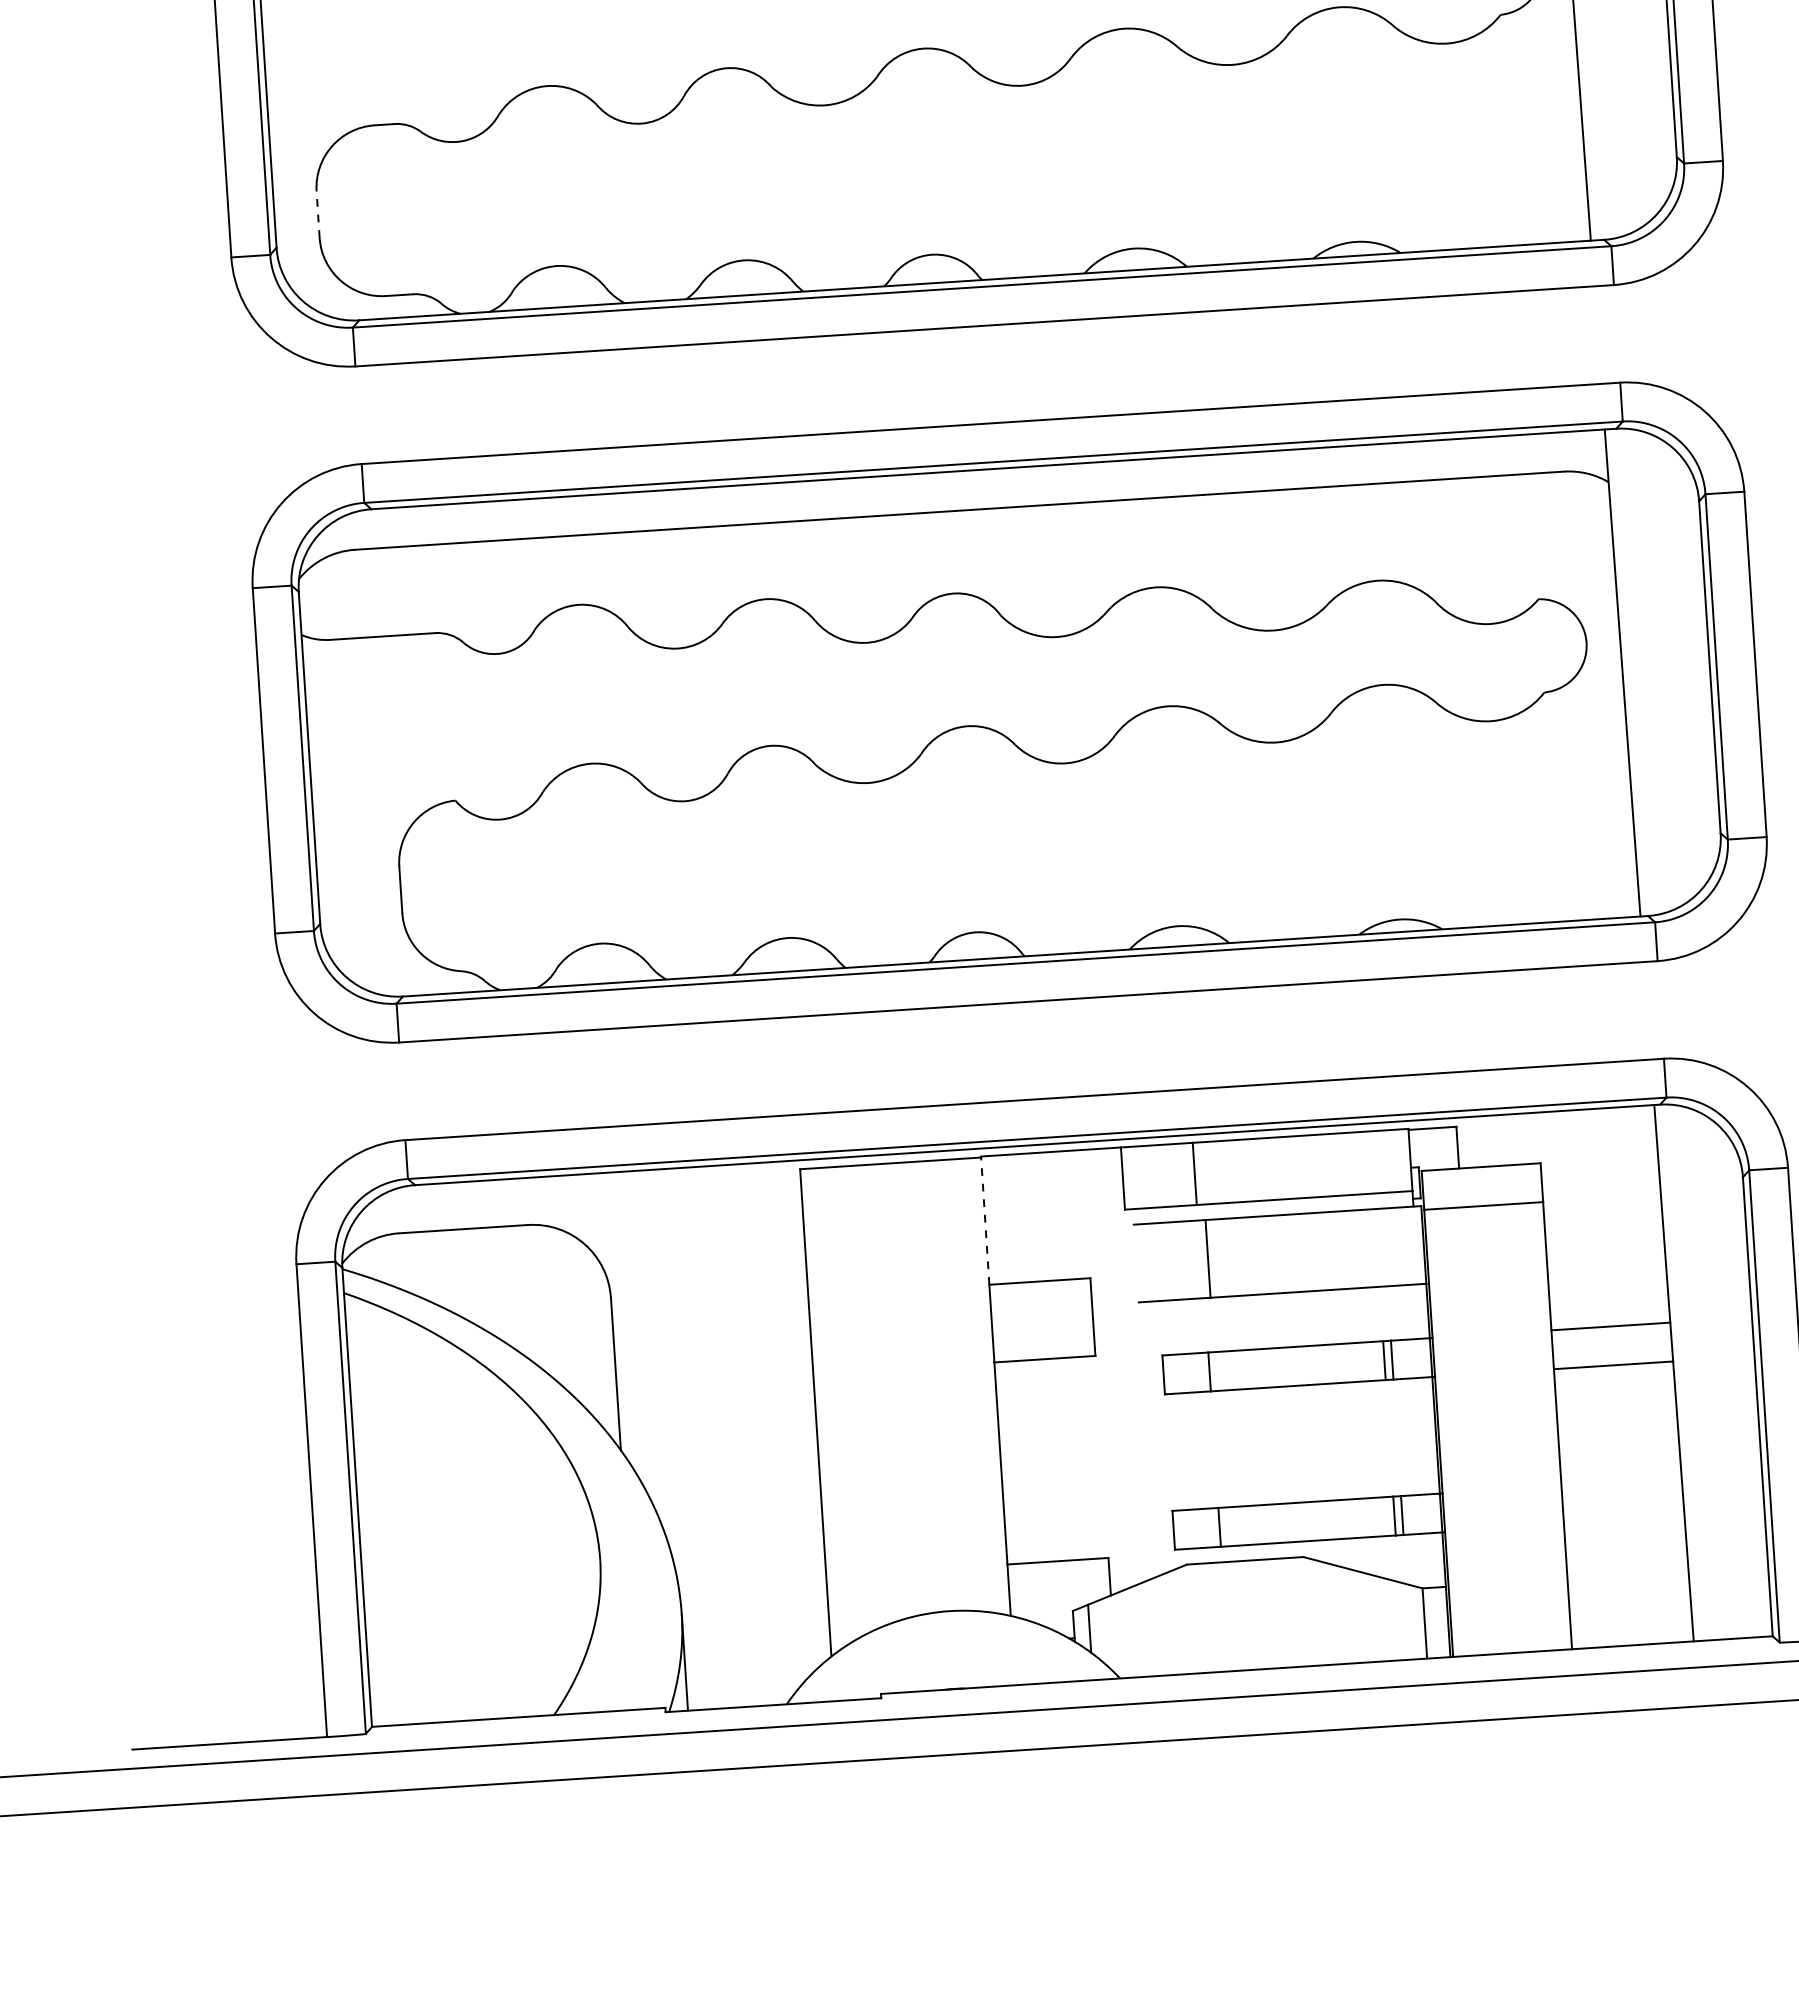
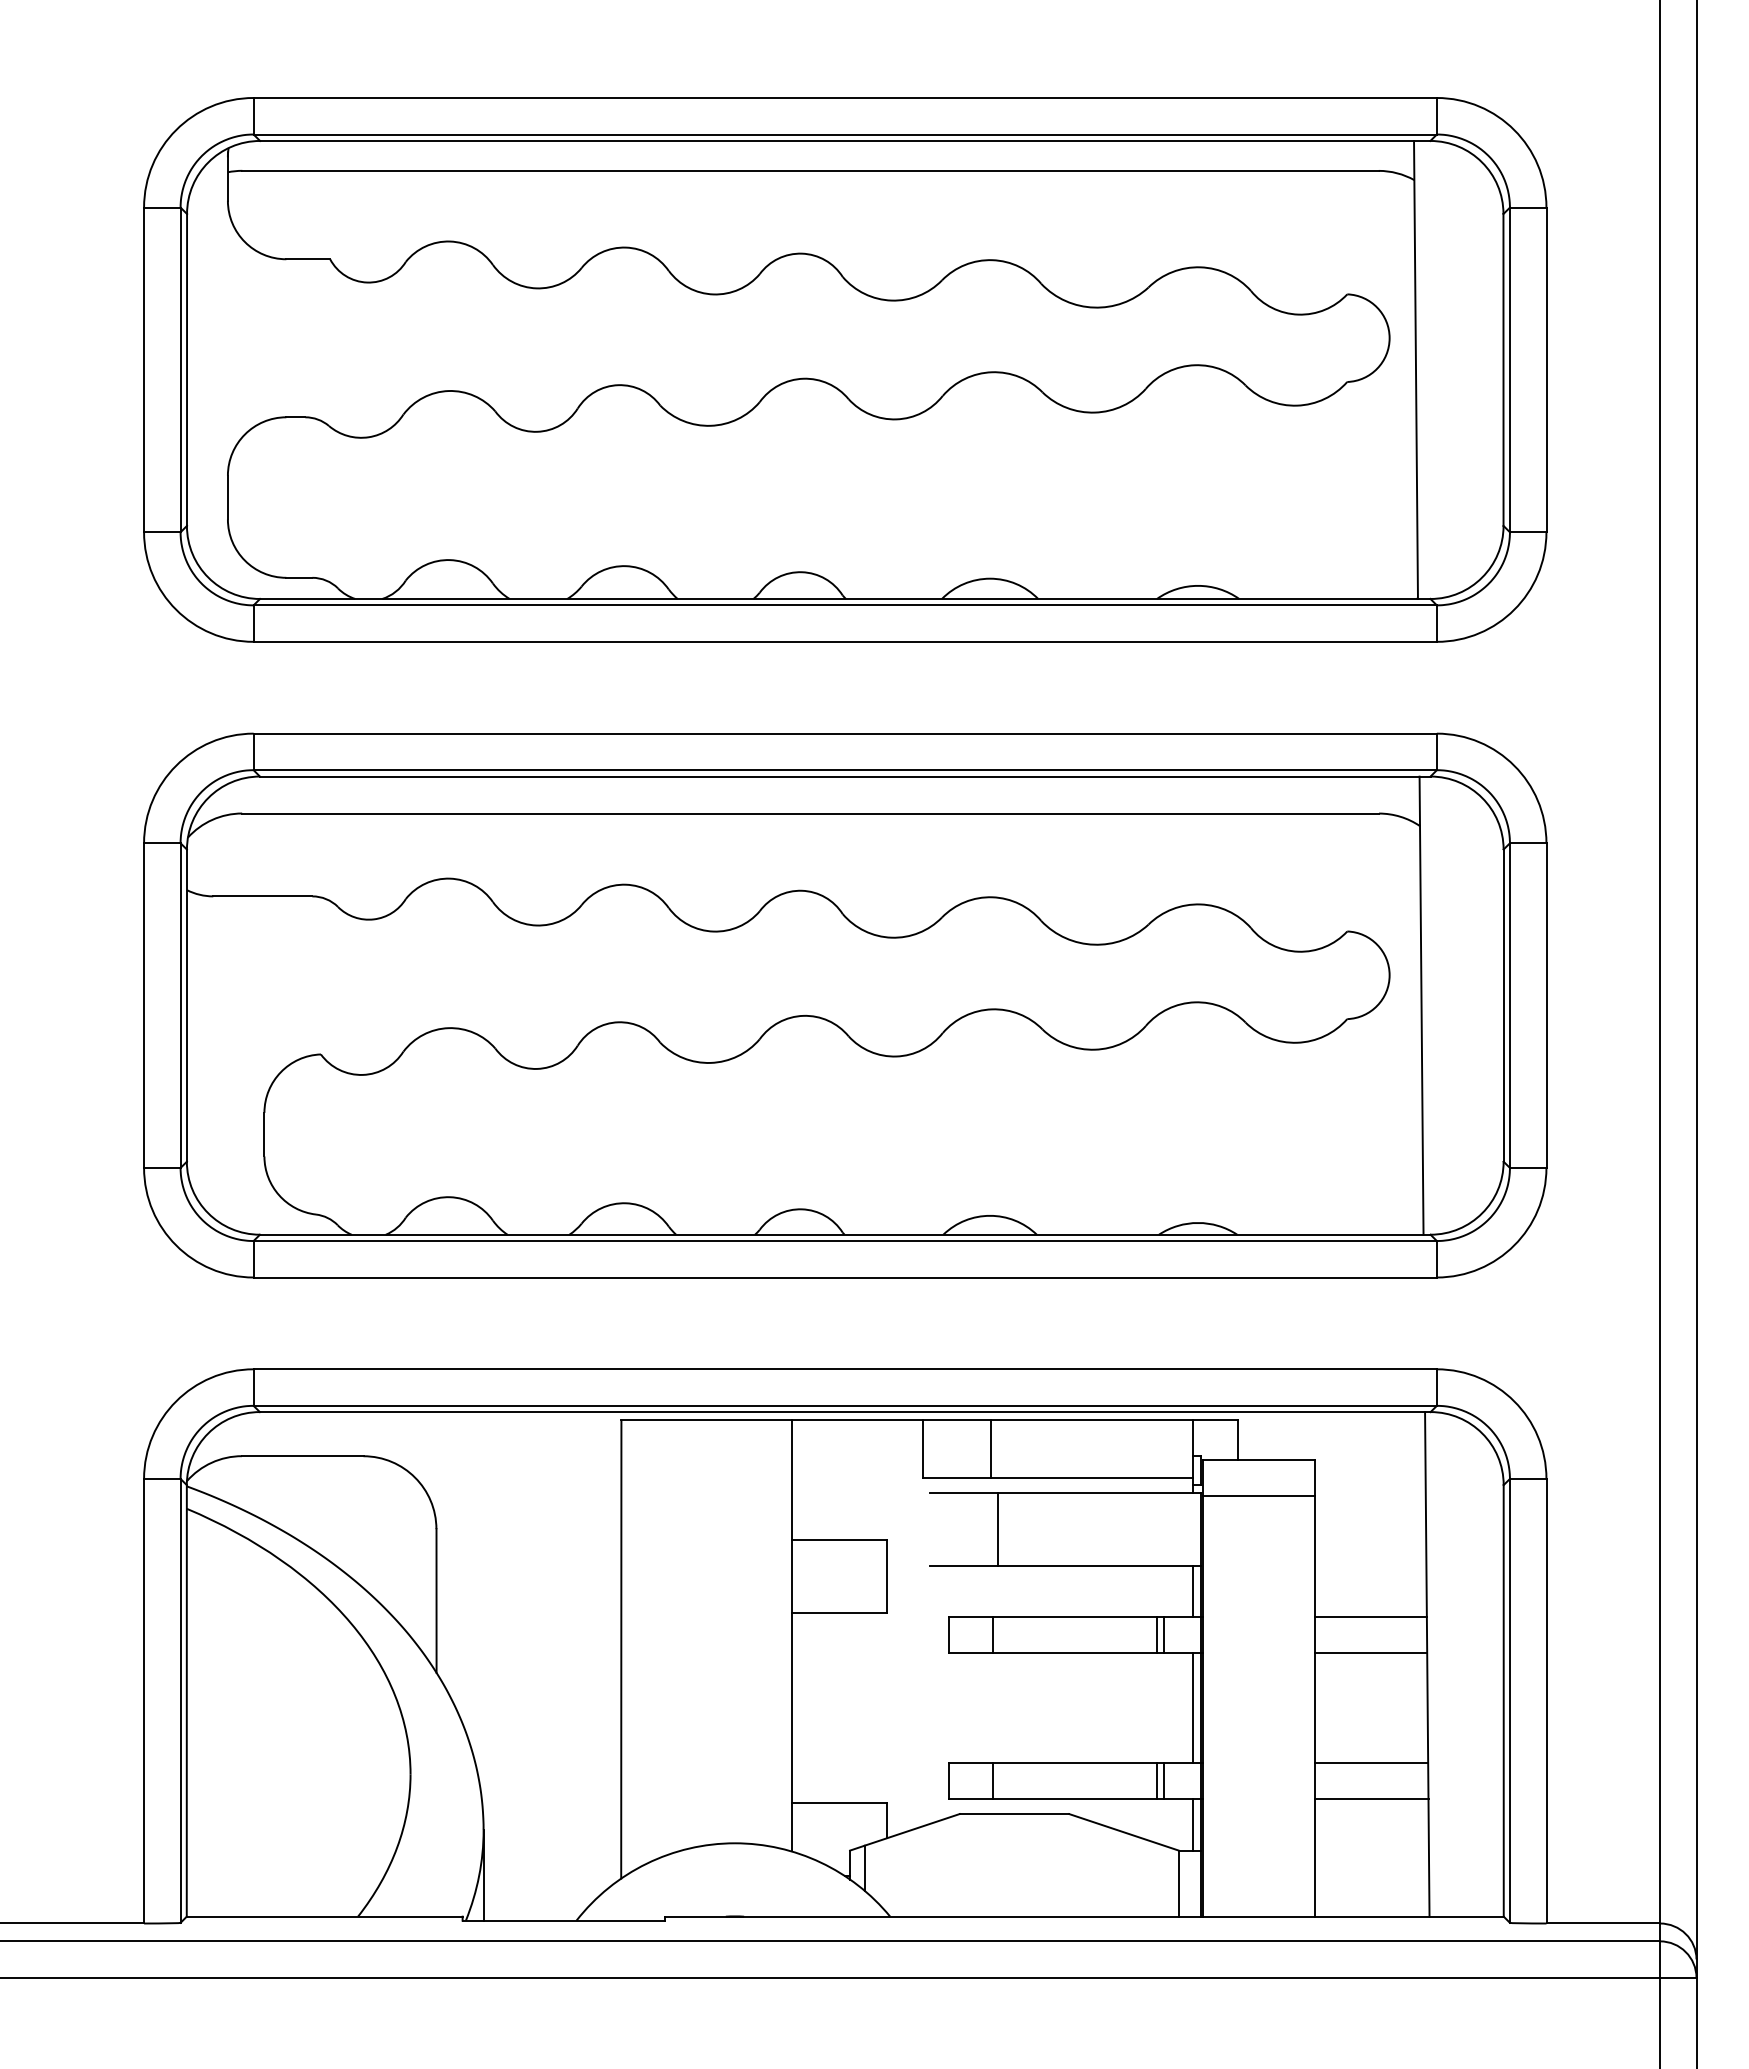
line: (317, 214) -> (227, 497), dashed -> solid
line: (985, 1220) -> (791, 1479), dashed -> solid
line: (1420, 1310) -> (1193, 1590), added
line: (1428, 1435) -> (1193, 1707), added
line: (1621, 1481) -> (1371, 1762), added
line: (1623, 1520) -> (1371, 1799), added
line: (1436, 1559) -> (1193, 1824), added

